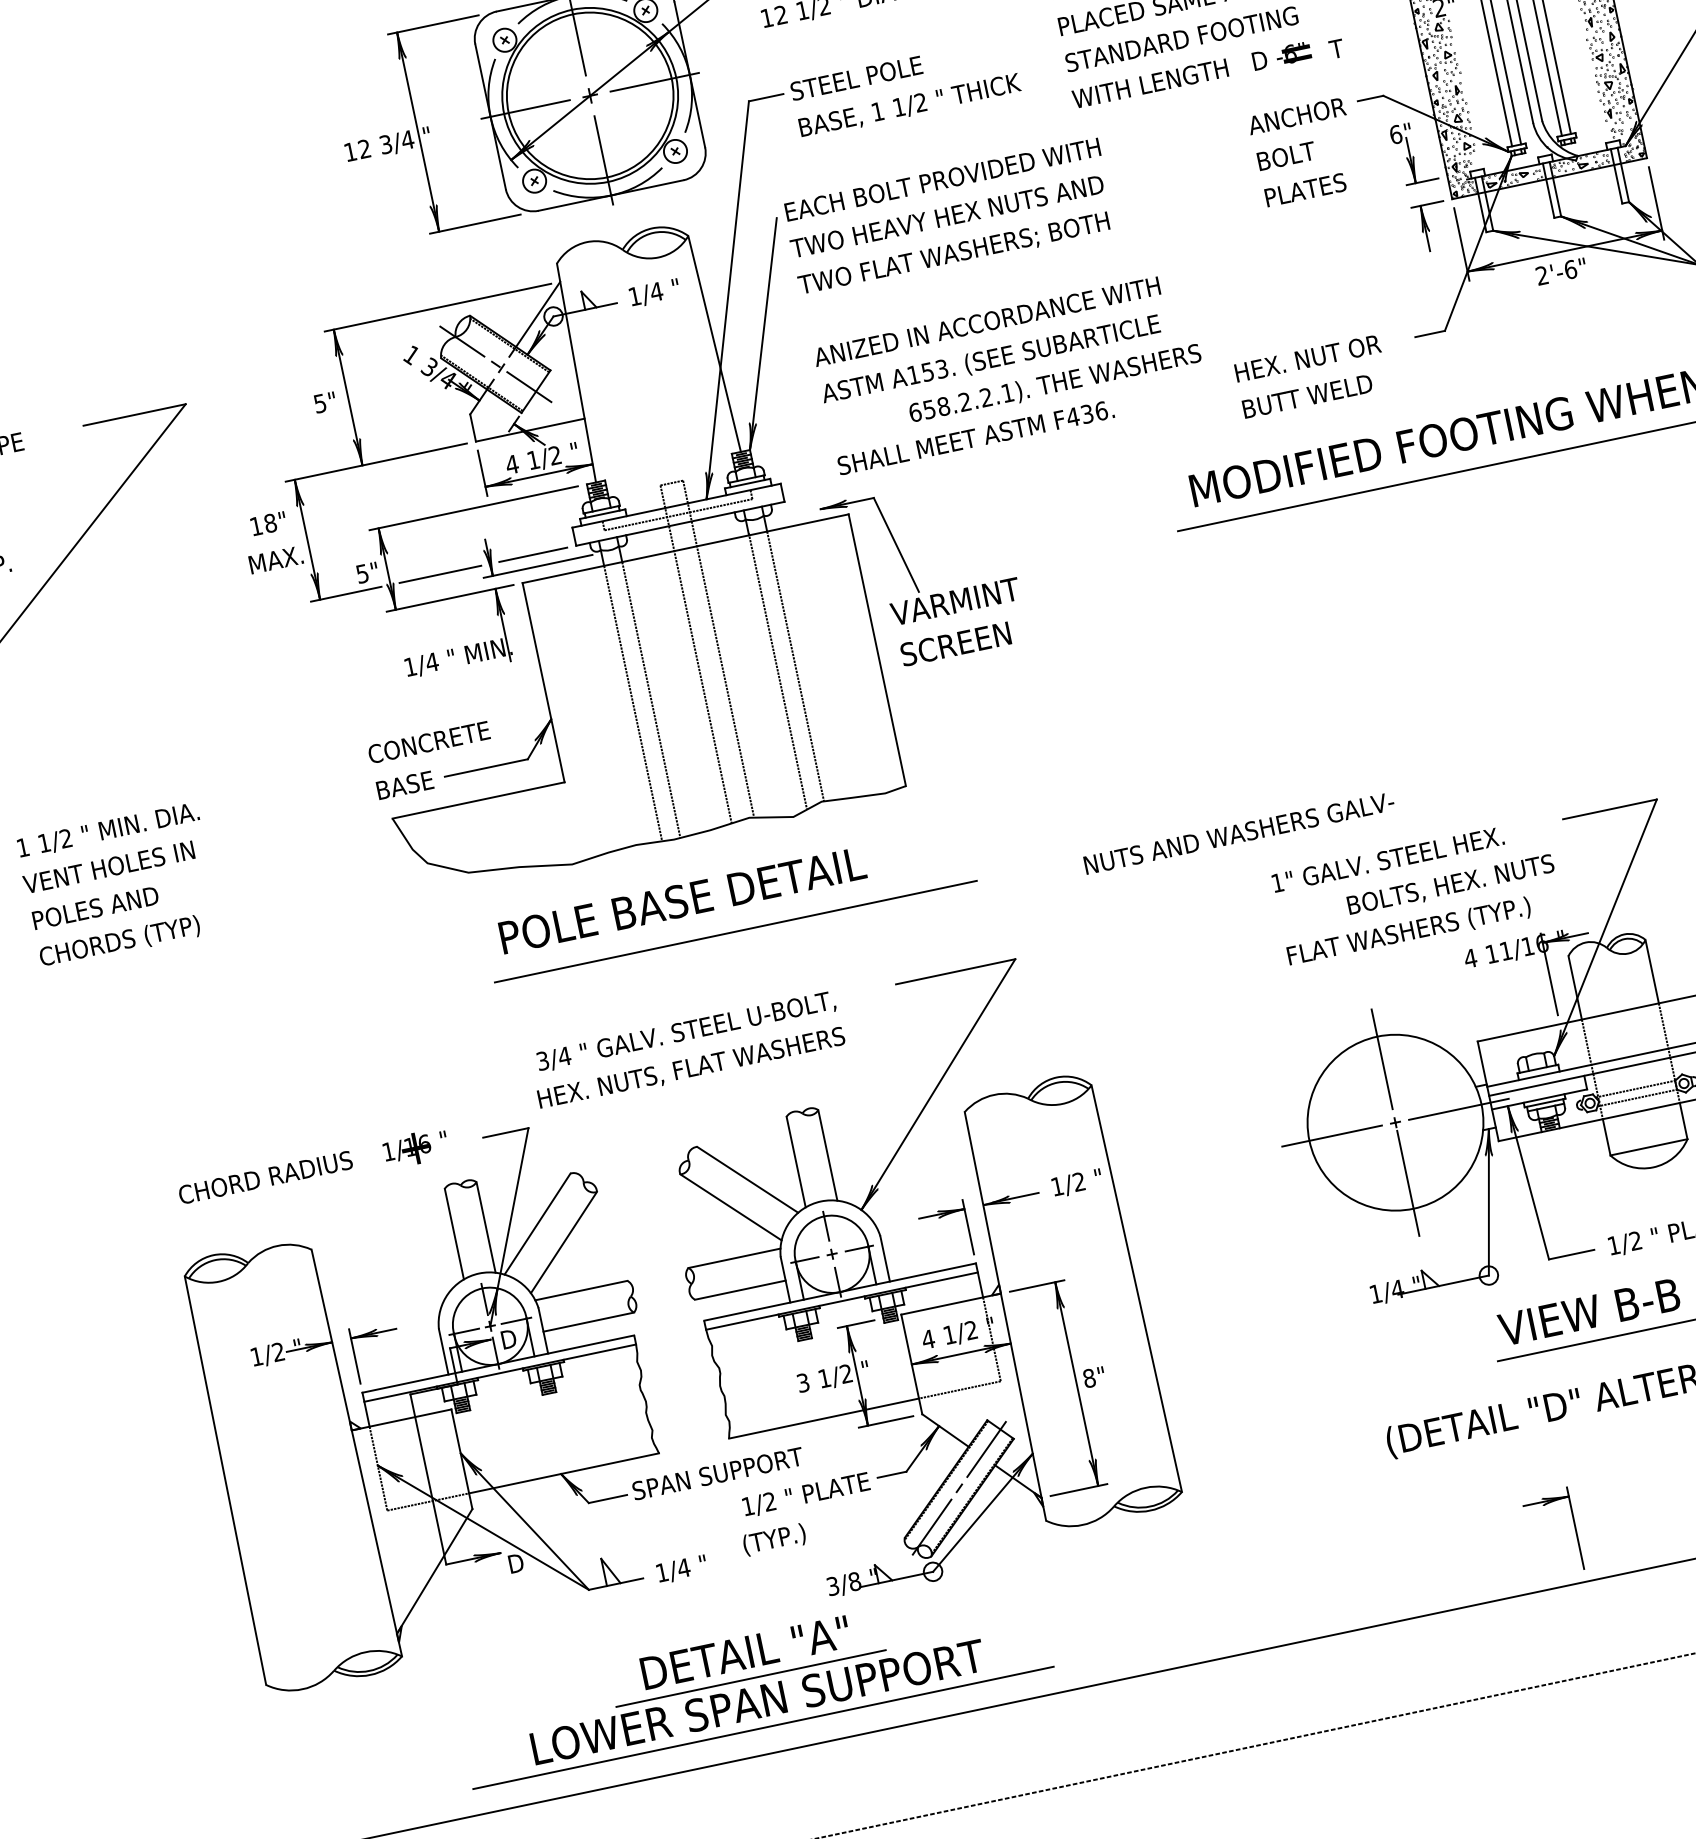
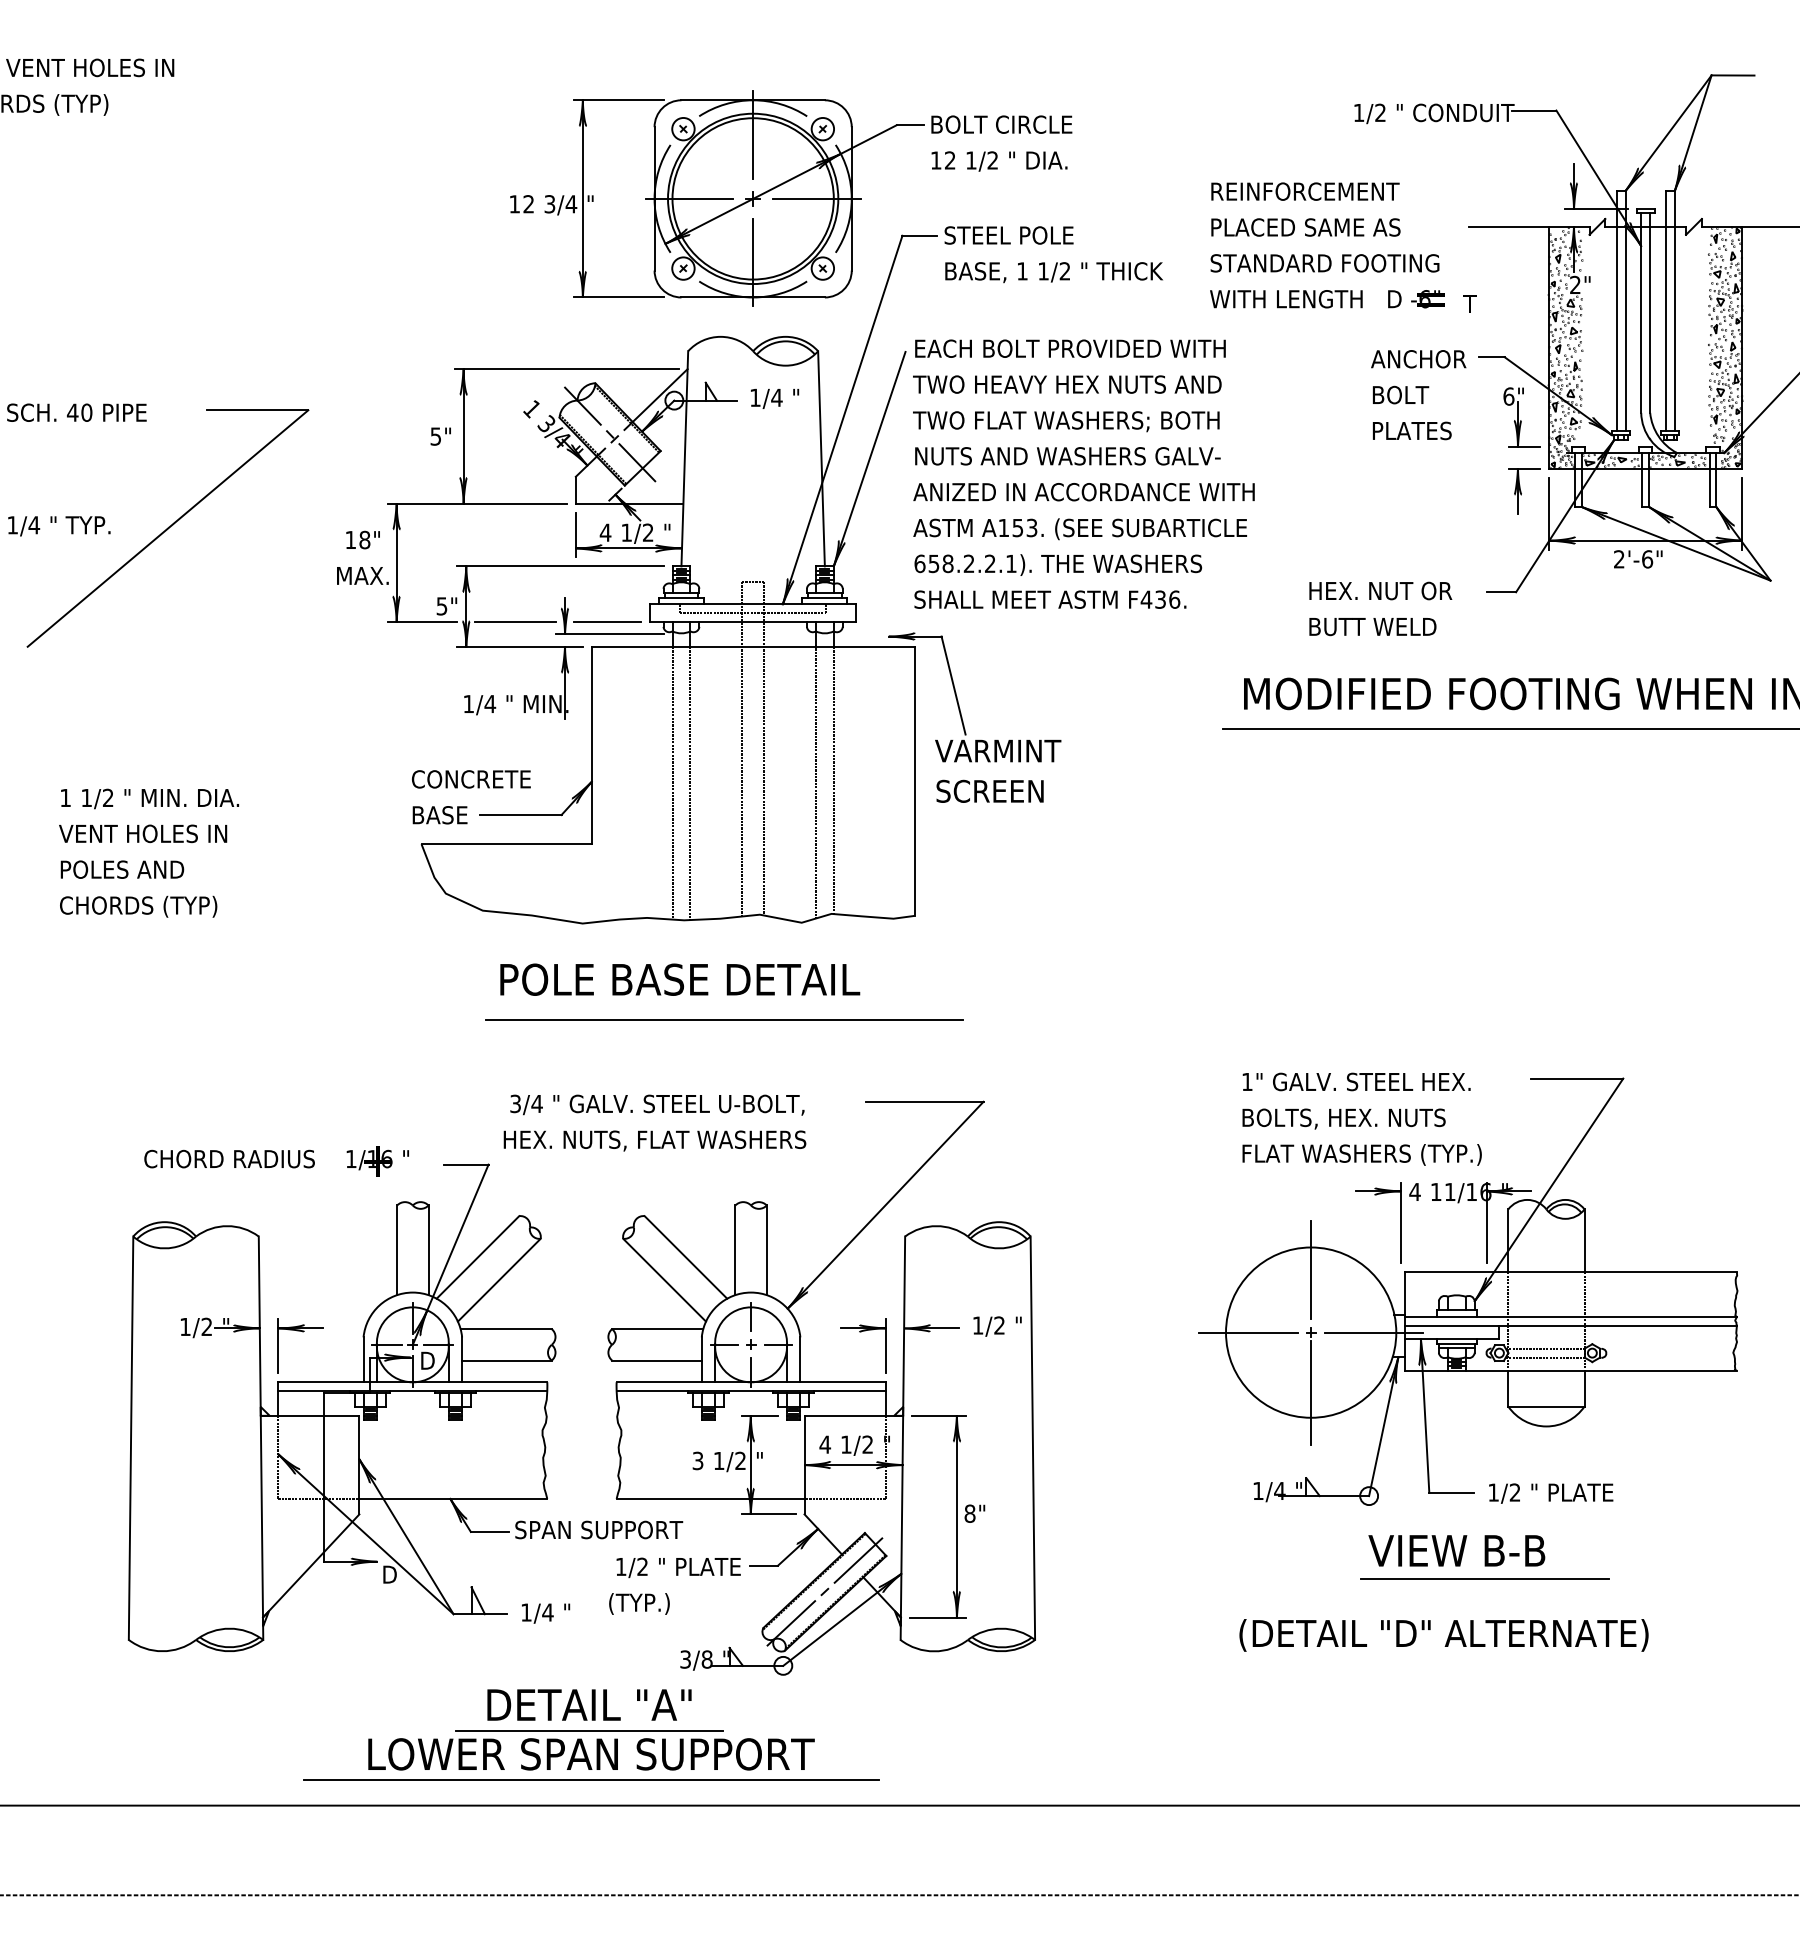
text: (1055, 383) -> (1058, 564), moved
text: (1238, 833) -> (1067, 456), moved
text: (1450, 885) -> (1343, 1118), moved
part: (1575, 1527) -> (1400, 1222), moved

